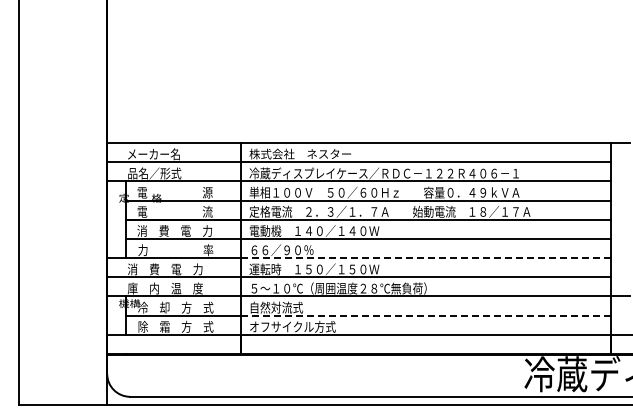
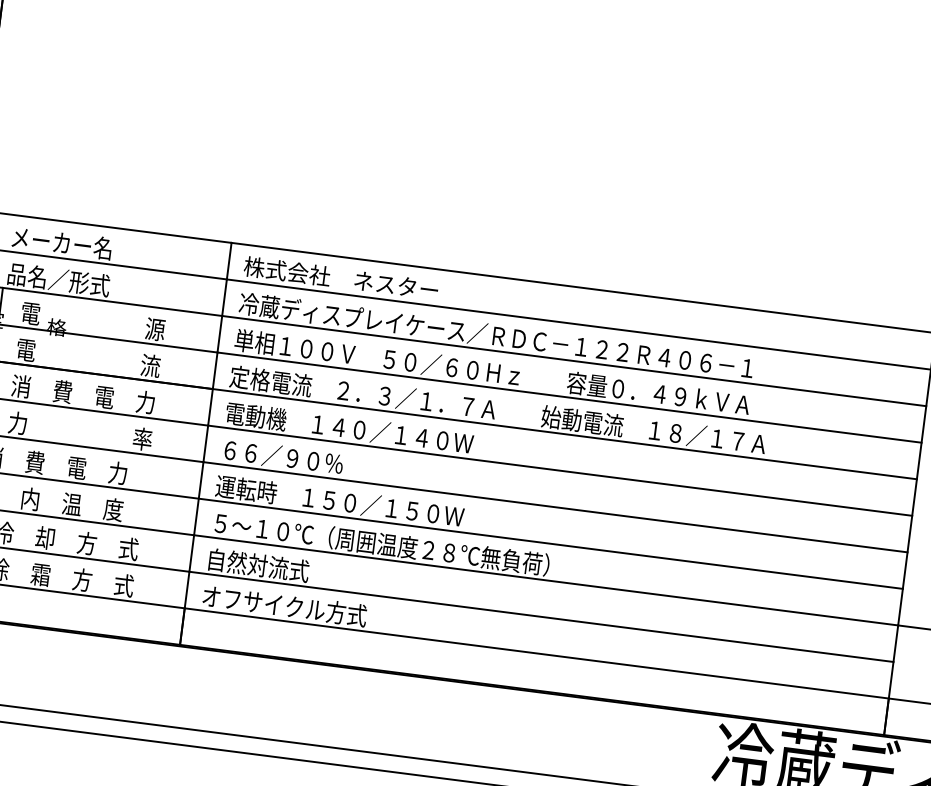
line: (426, 258) -> (556, 508), dashed -> solid
line: (426, 315) -> (542, 616), dashed -> solid

